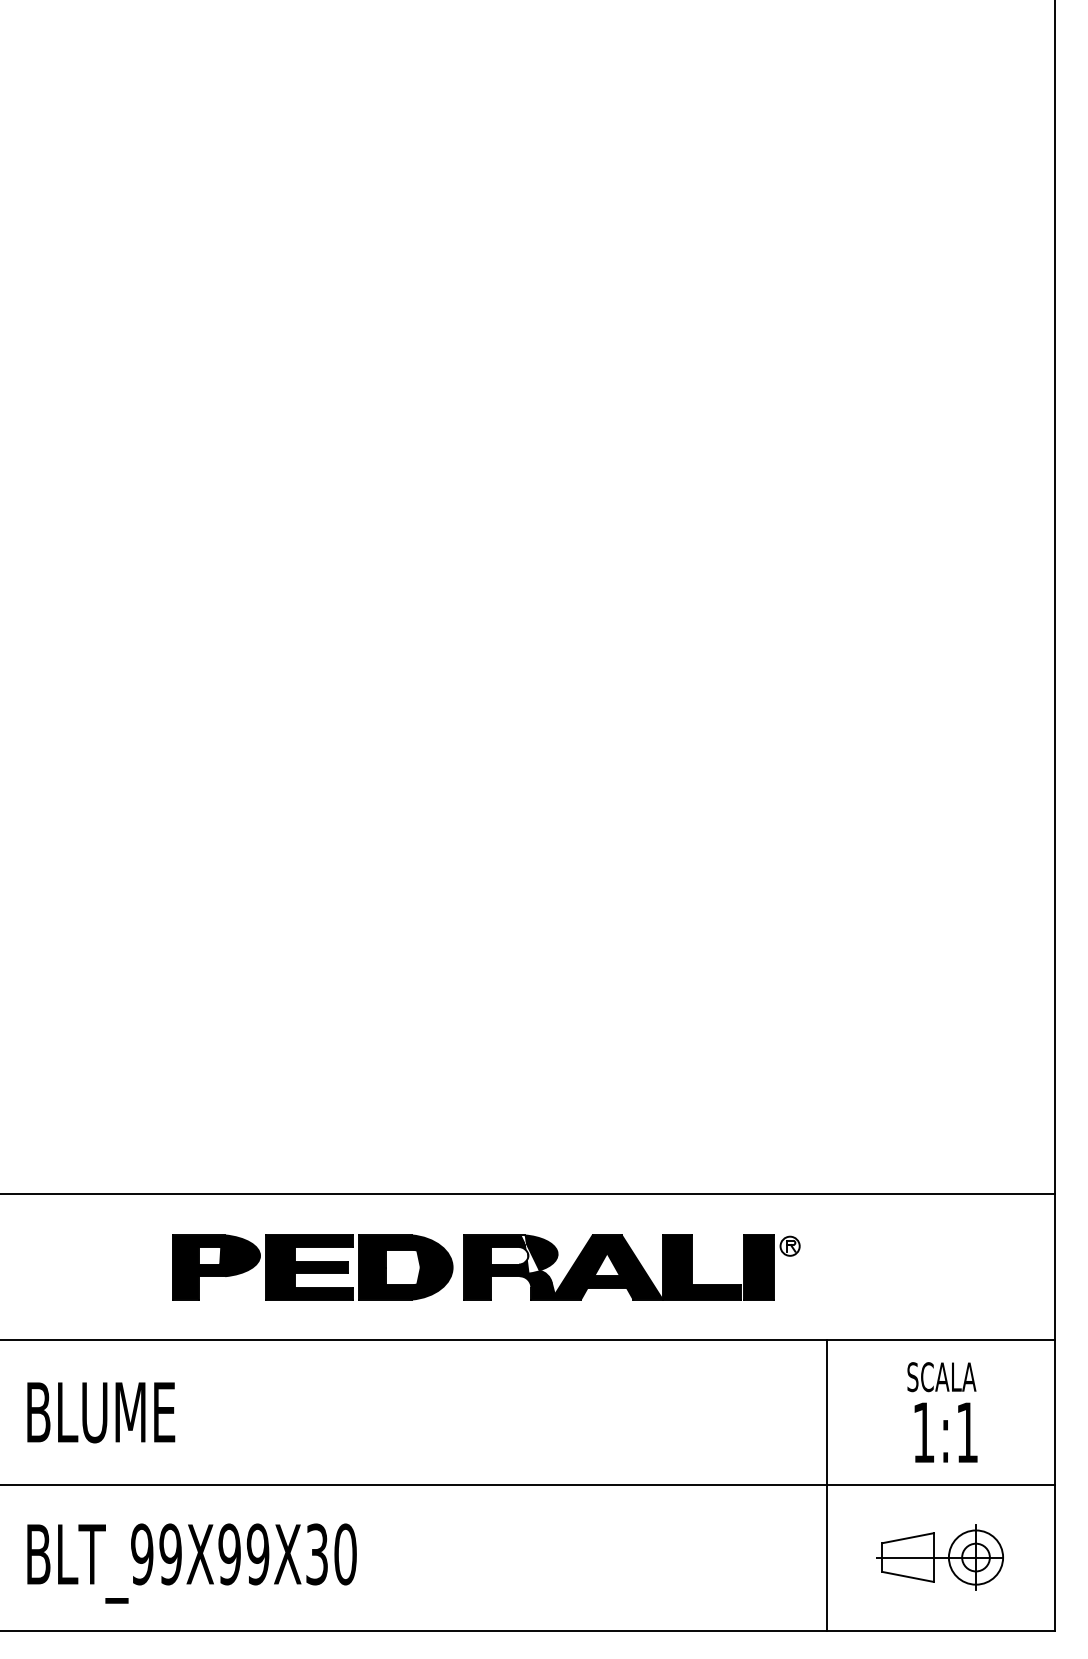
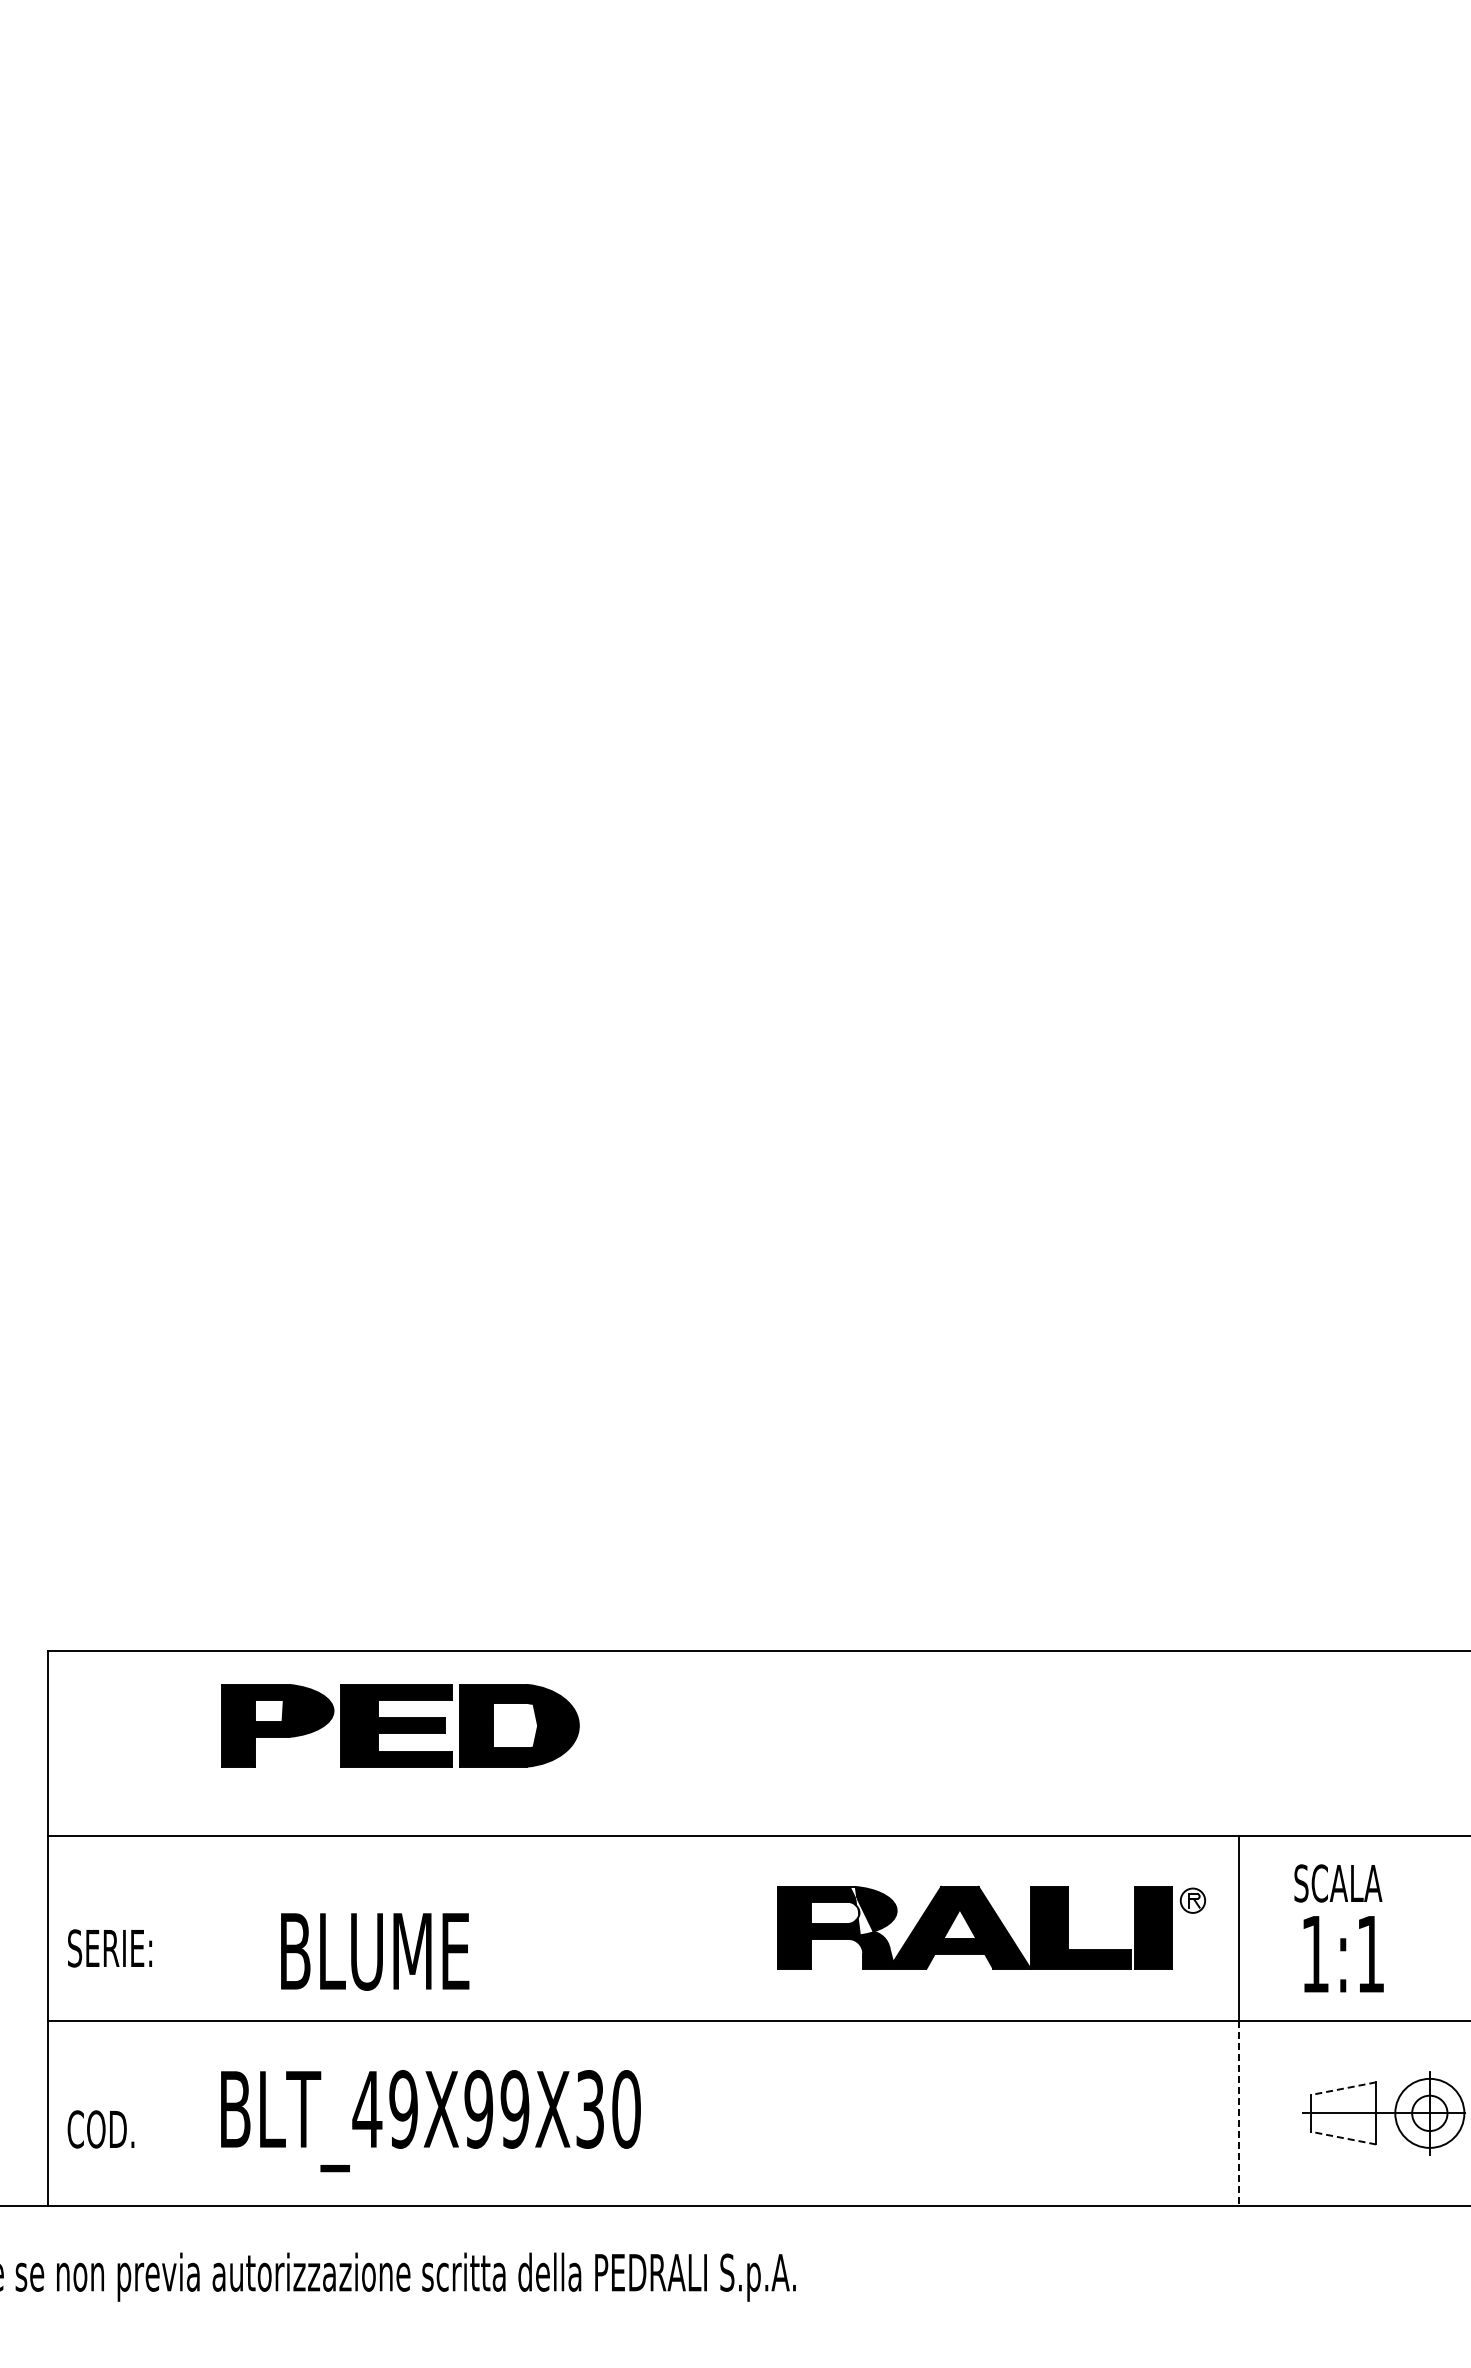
part: (312, 1267) -> (400, 1725), moved
part: (632, 1267) -> (991, 1927), moved
text: (101, 1412) -> (375, 1951), moved
text: (942, 1412) -> (1338, 1928), moved
line: (907, 1538) -> (1342, 2088), solid -> dashed
text: (142, 1554) -> (367, 2109), BLT_99X99X30 -> BLT_49X99X30
line: (826, 1557) -> (1239, 2113), solid -> dashed
line: (907, 1576) -> (1342, 2137), solid -> dashed

